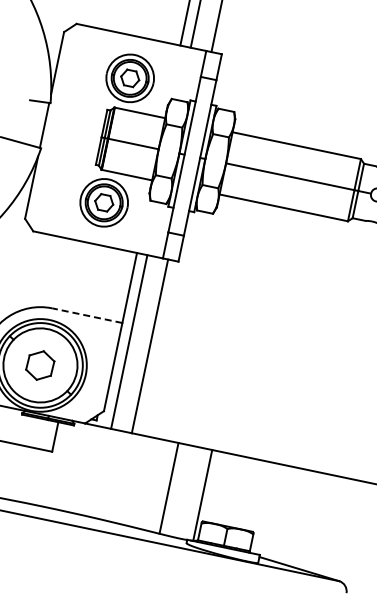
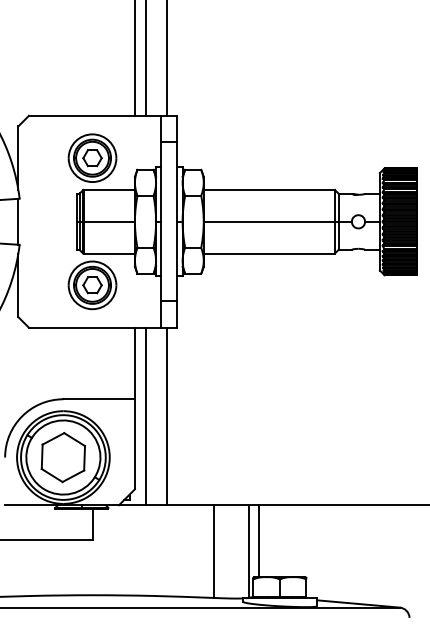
line: (87, 315) -> (99, 399), dashed -> solid
part: (39, 365) -> (62, 457), size x1.67
line: (215, 487) -> (259, 541), added

